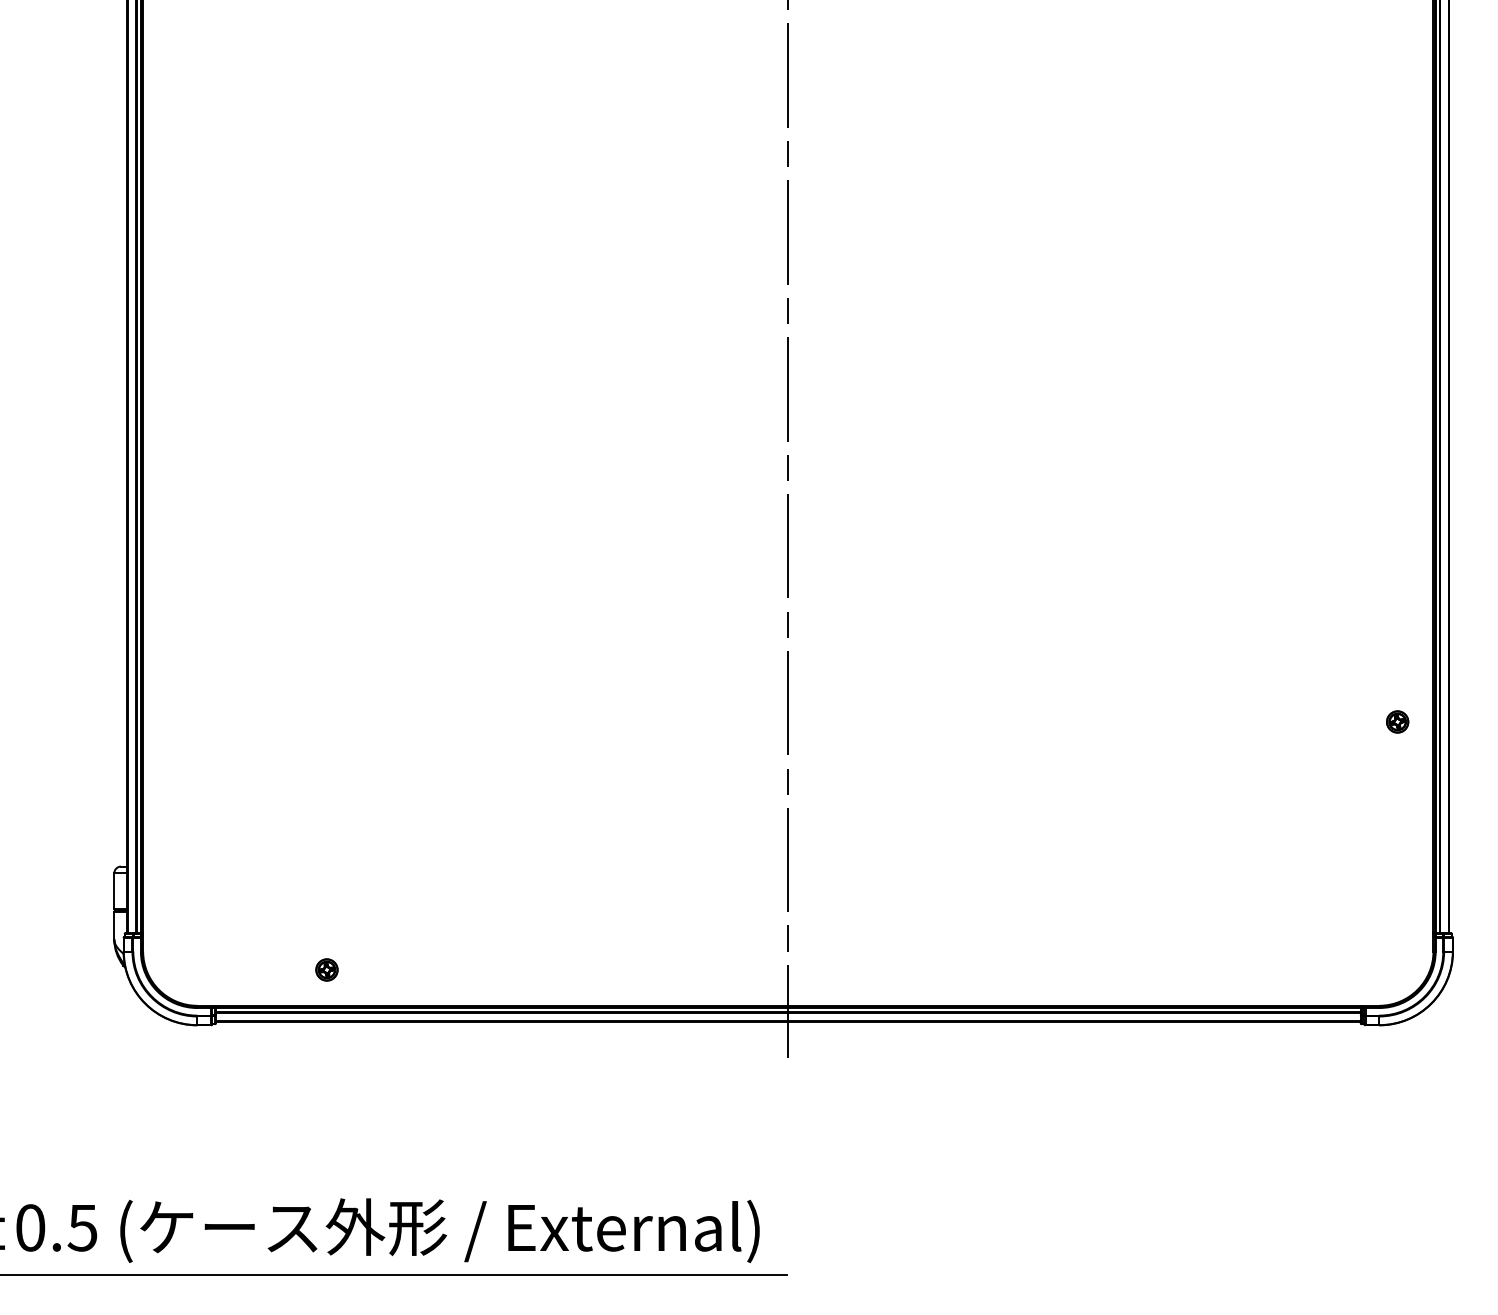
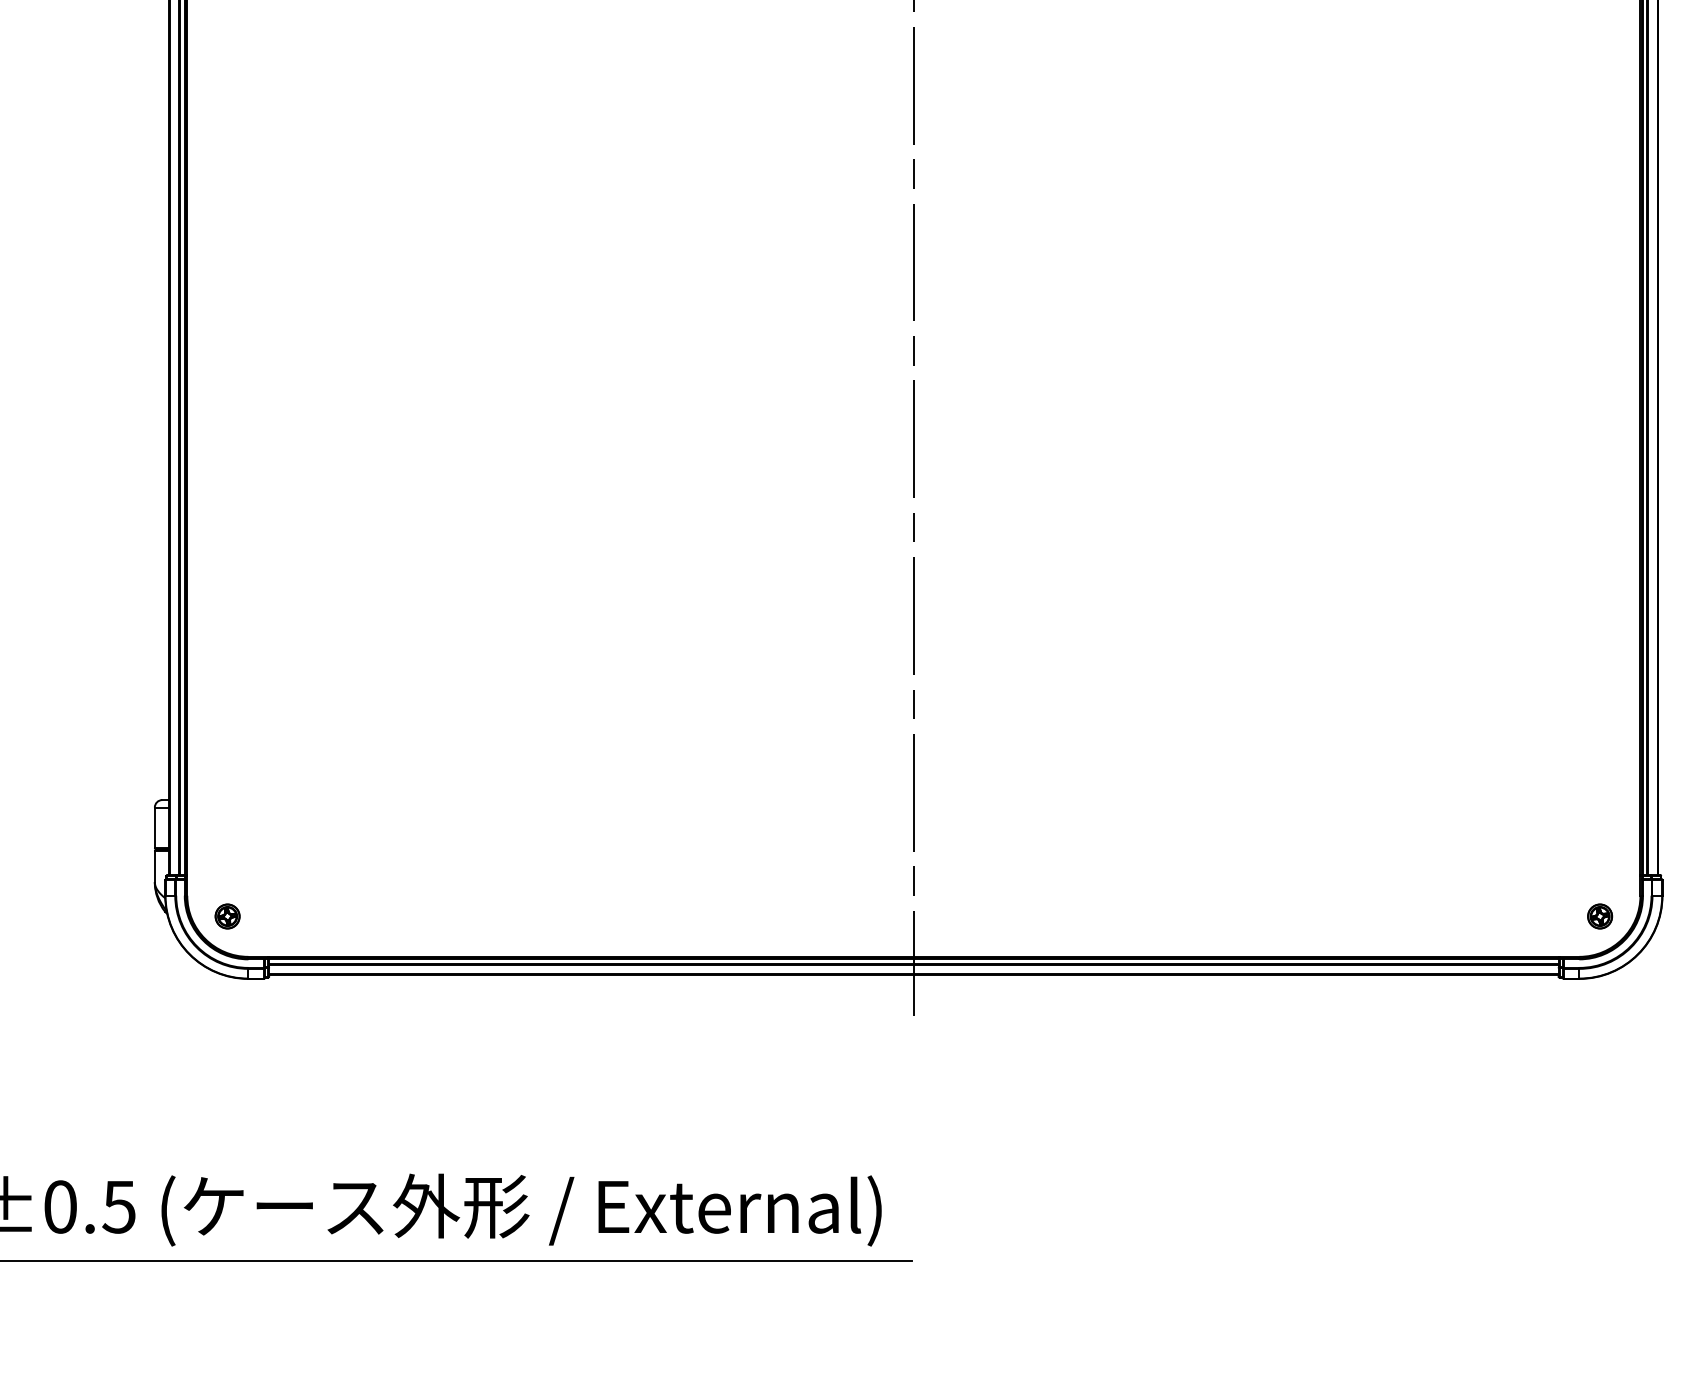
part: (1397, 721) -> (1599, 915), moved
part: (326, 969) -> (227, 915), moved

